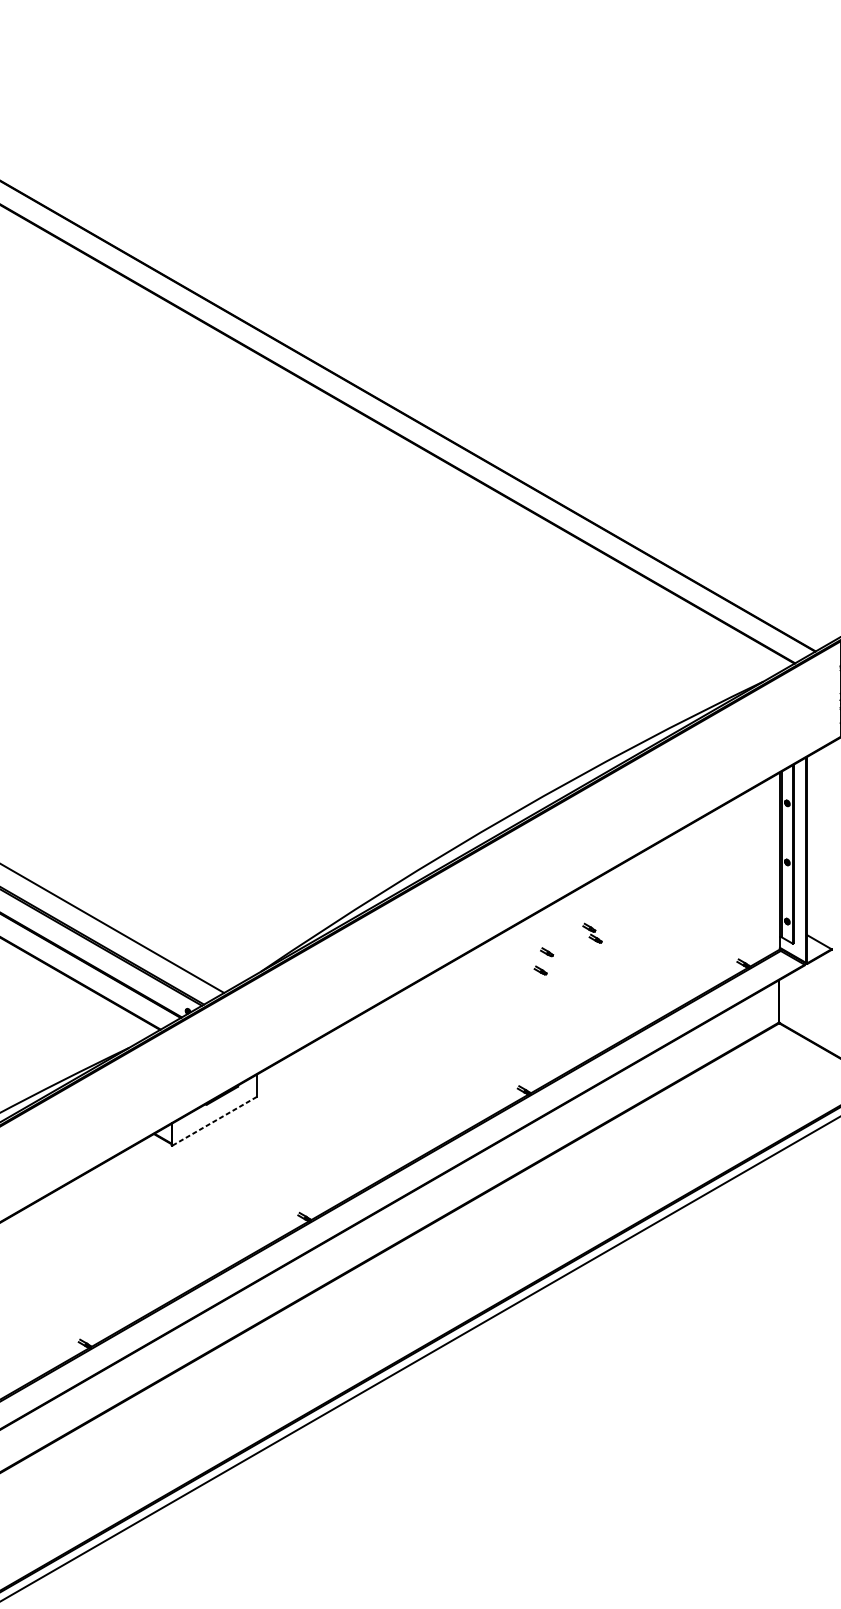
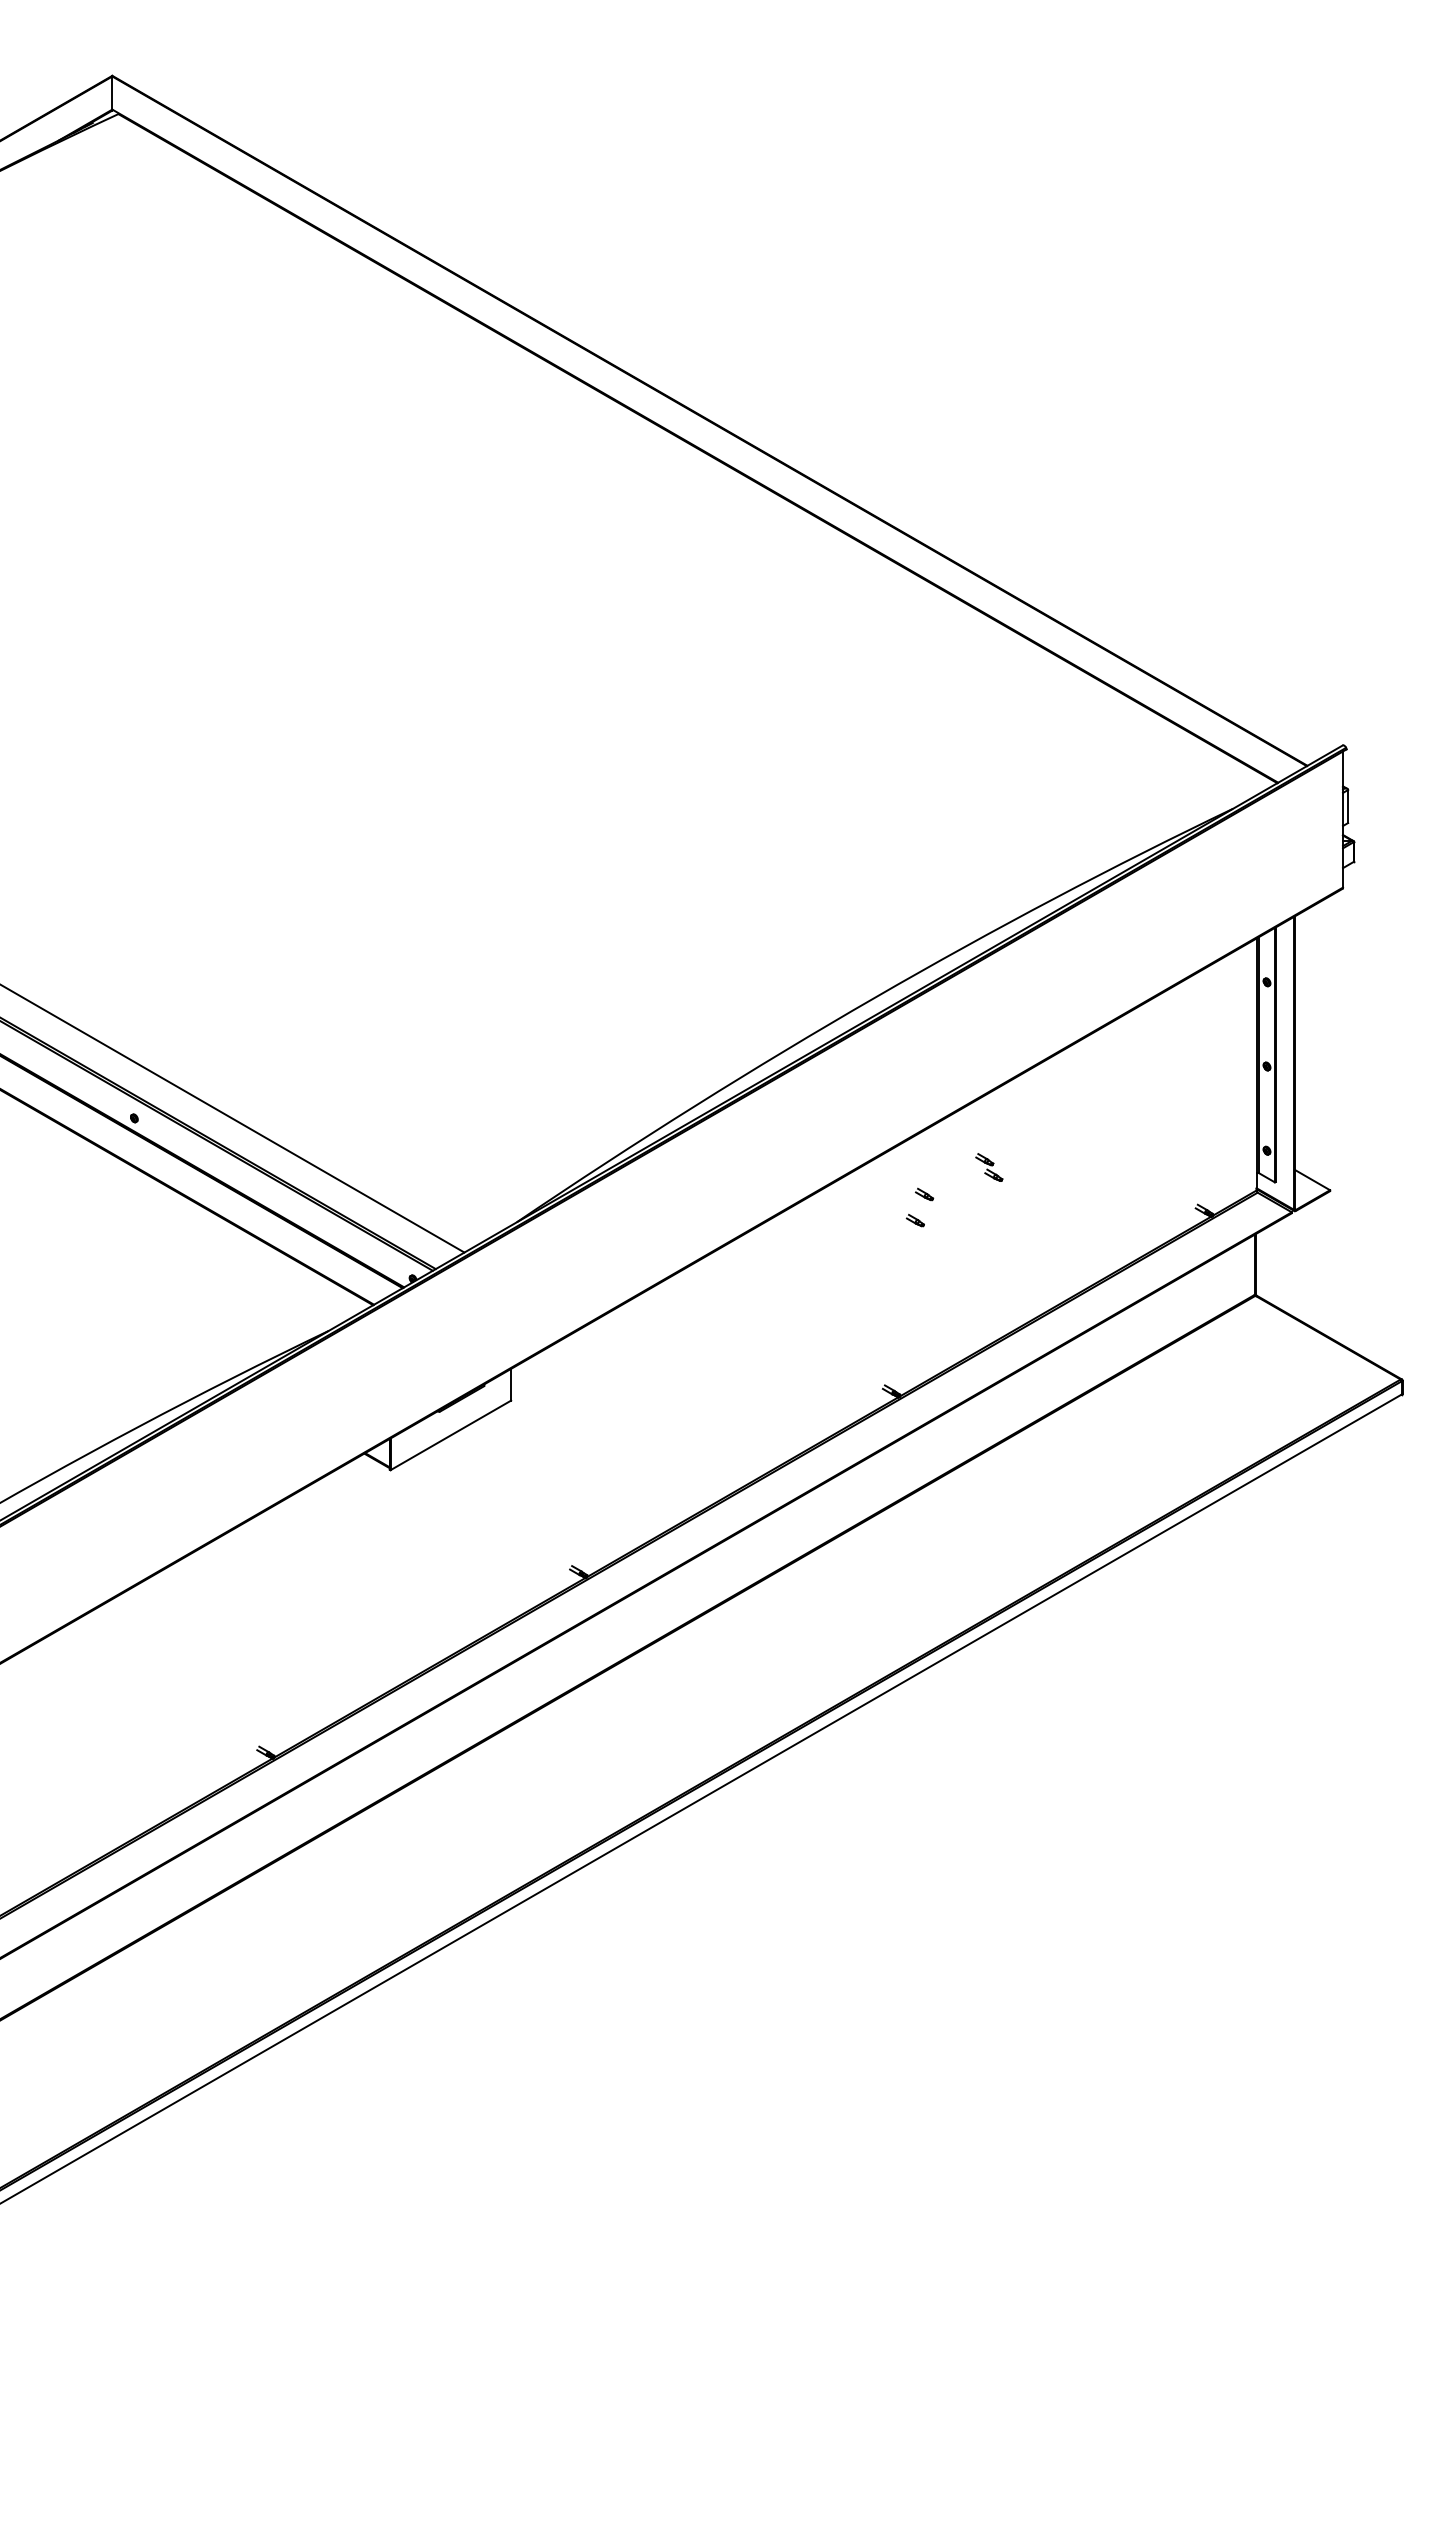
line: (214, 1121) -> (450, 1435), dashed -> solid

